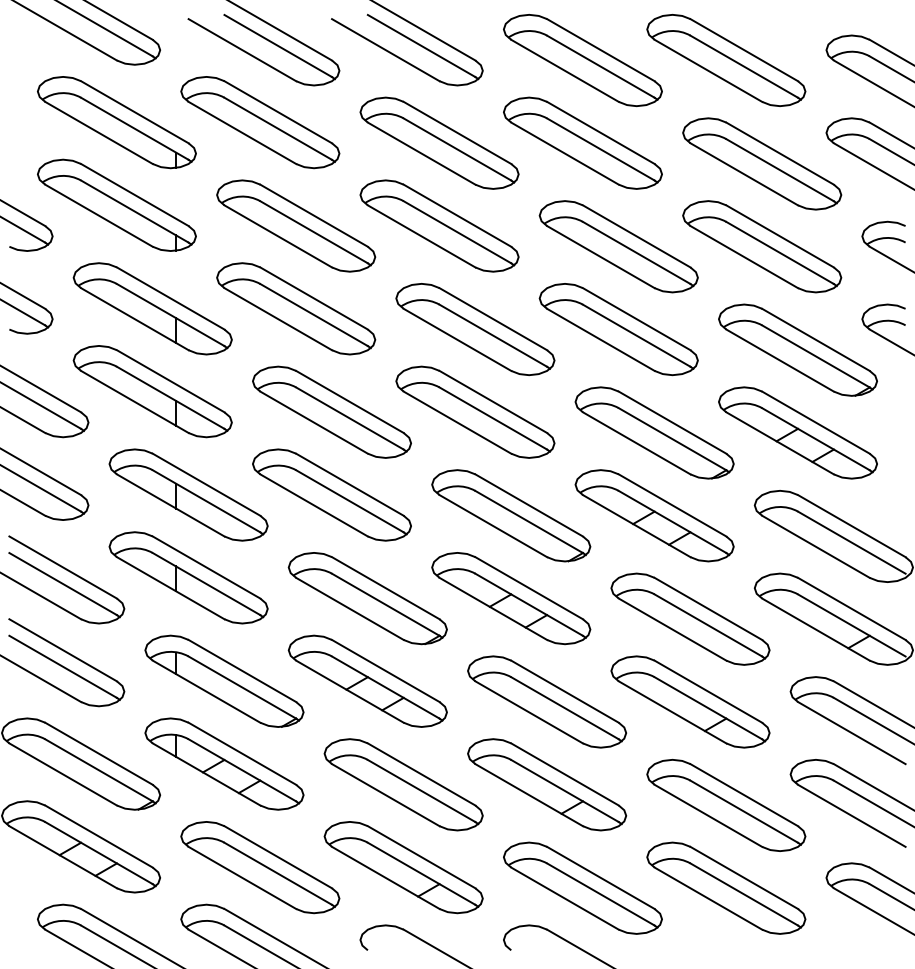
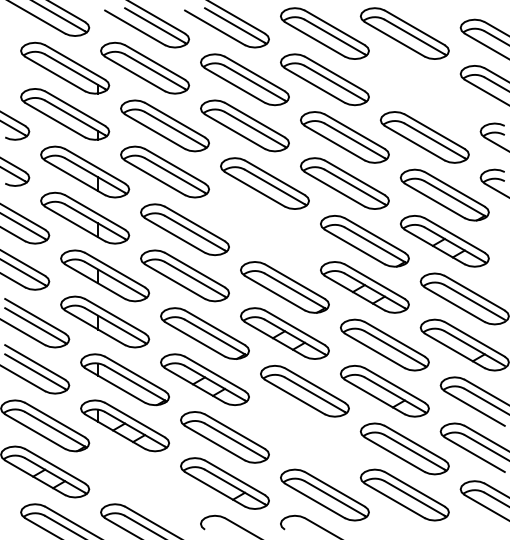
part: (761, 164) -> (424, 91), removed
part: (474, 411) -> (264, 229), removed
part: (546, 784) -> (304, 437), removed
part: (259, 867) -> (144, 483), removed

